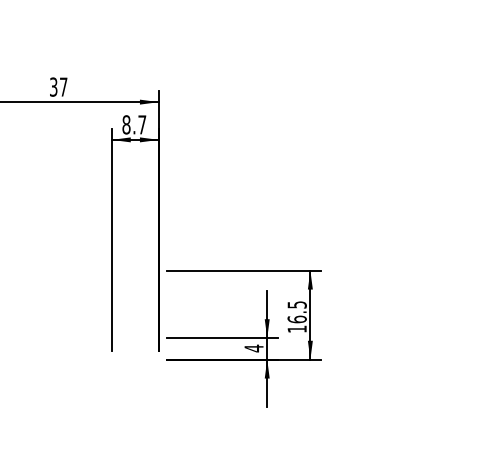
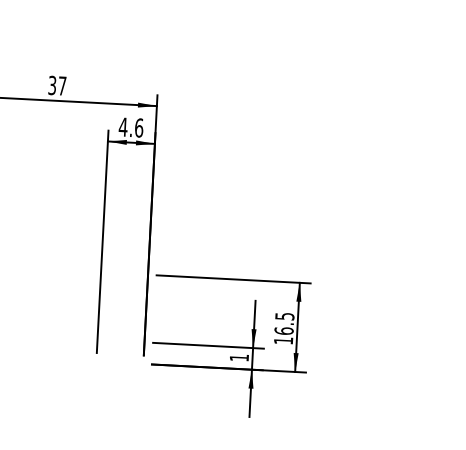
text: (134, 124) -> (131, 127), 8.7 -> 4.6
text: (253, 348) -> (238, 357), 4 -> 1

